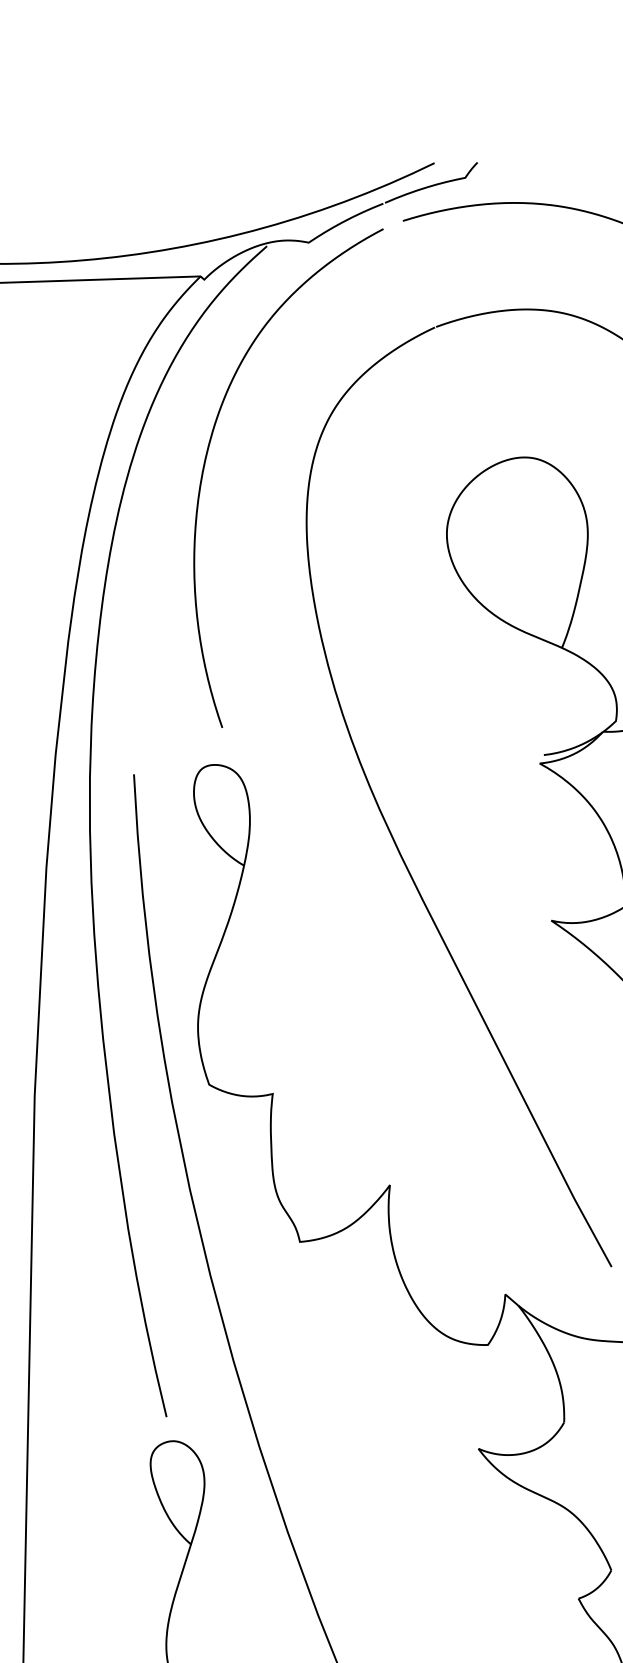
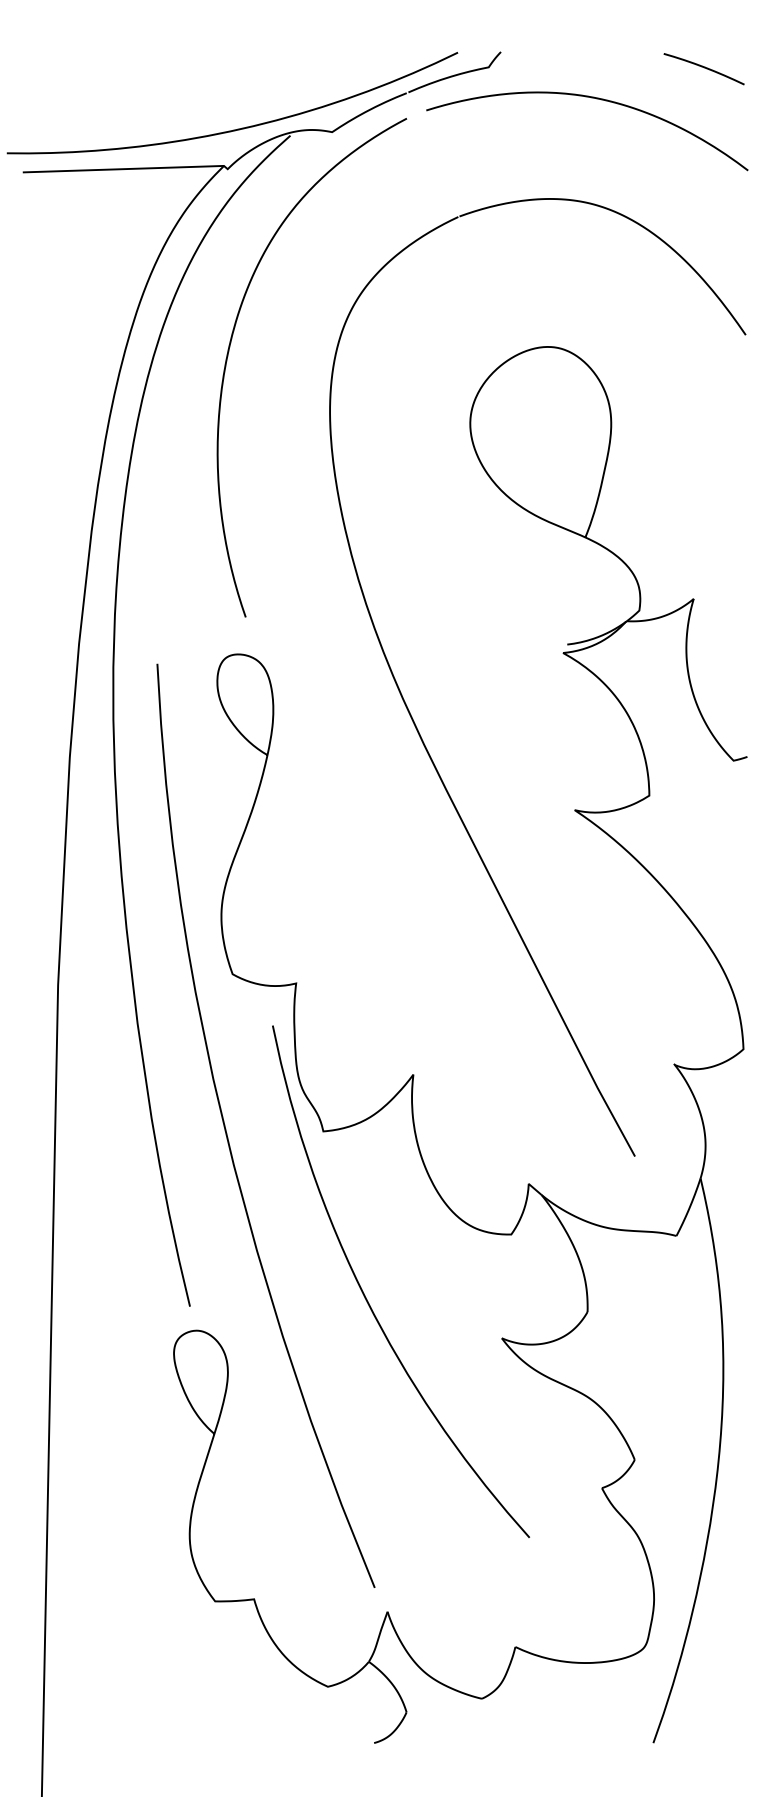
curve: (344, 1410) -> (367, 1299), added

